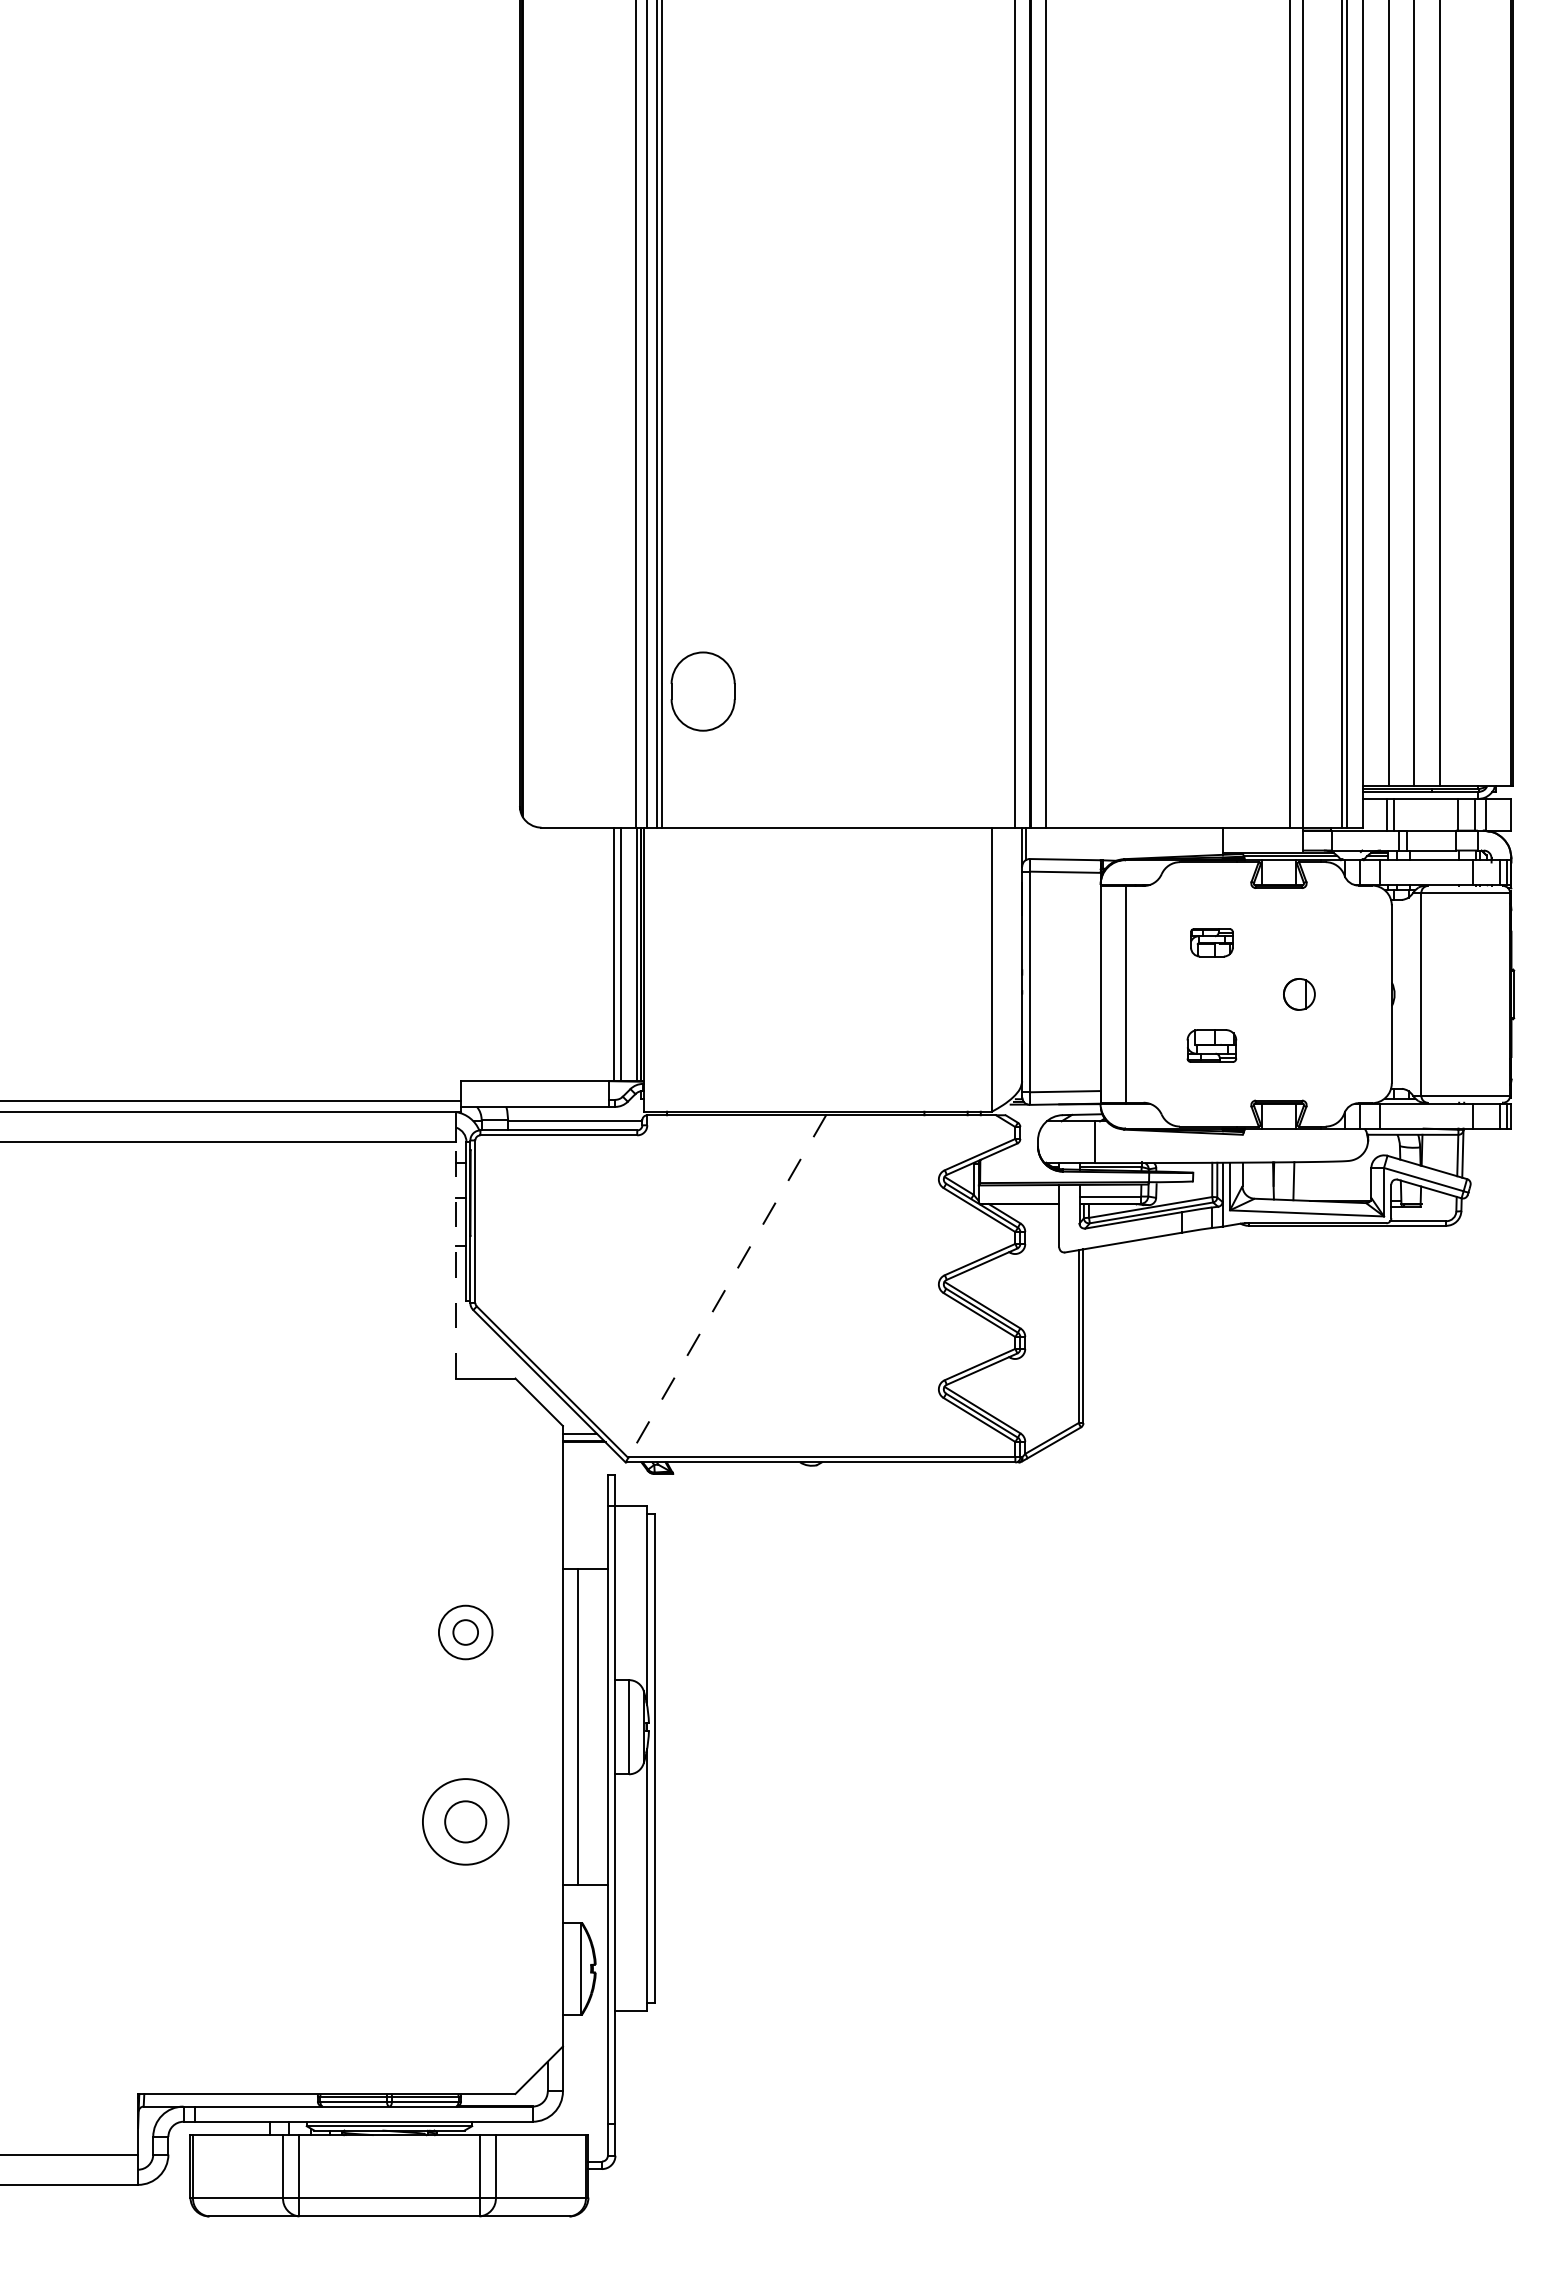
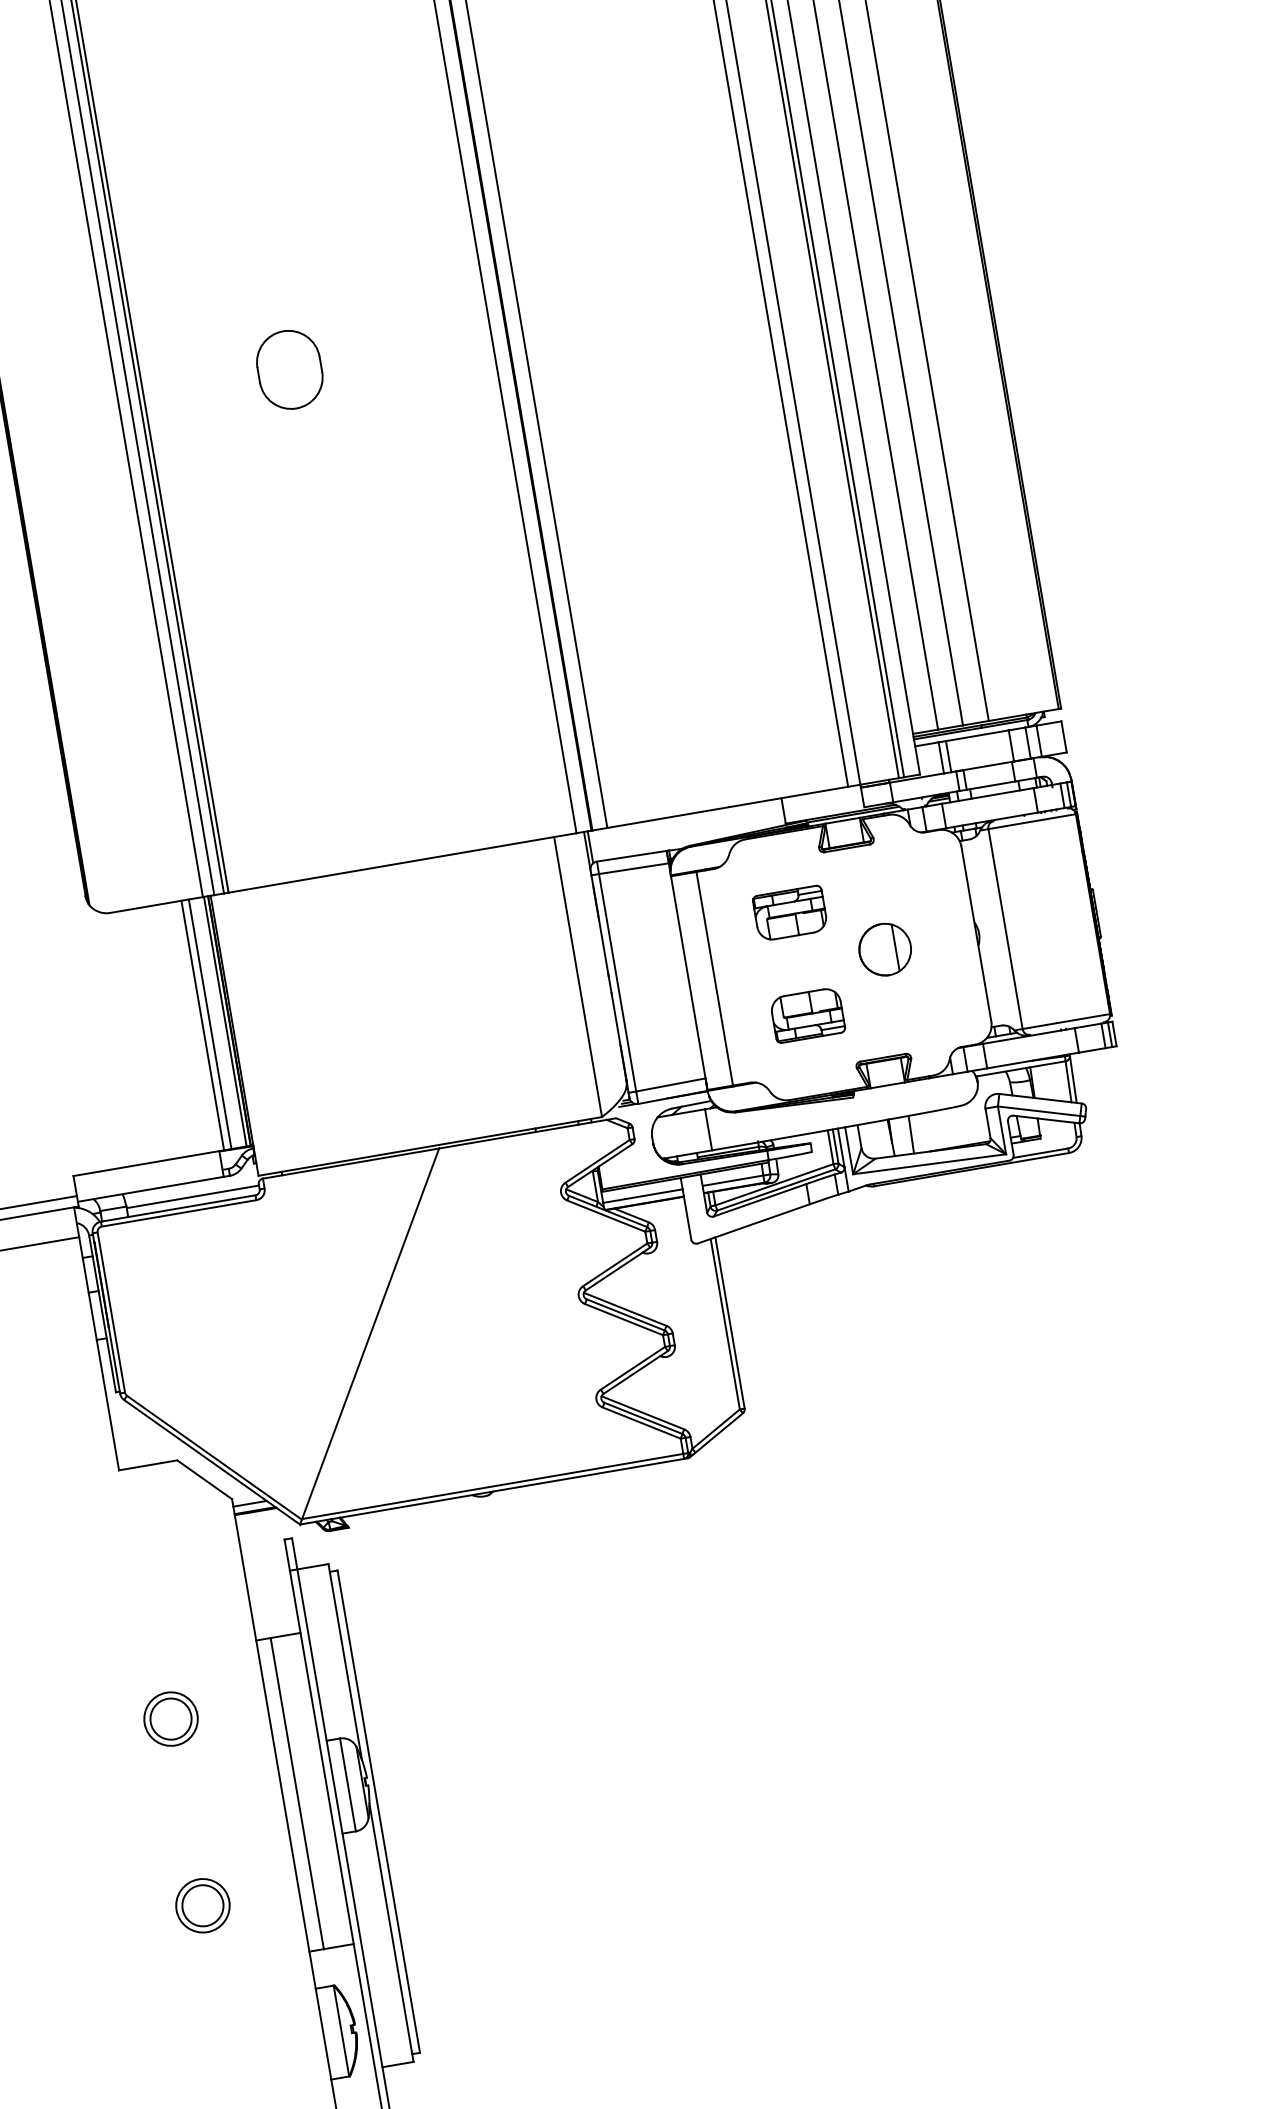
part: (702, 691) -> (289, 369), moved
part: (1211, 942) -> (789, 913), size x1.67
part: (1299, 994) -> (885, 949), size x1.67
part: (1211, 1045) -> (807, 1014), size x1.43
line: (1018, 1196) -> (642, 1196), added
line: (456, 1259) -> (99, 1352), dashed -> solid
line: (727, 1286) -> (370, 1333), dashed -> solid
circle: (465, 1632) -> (170, 1719), size x1.67
circle: (465, 1821) -> (202, 1905), size x0.62

